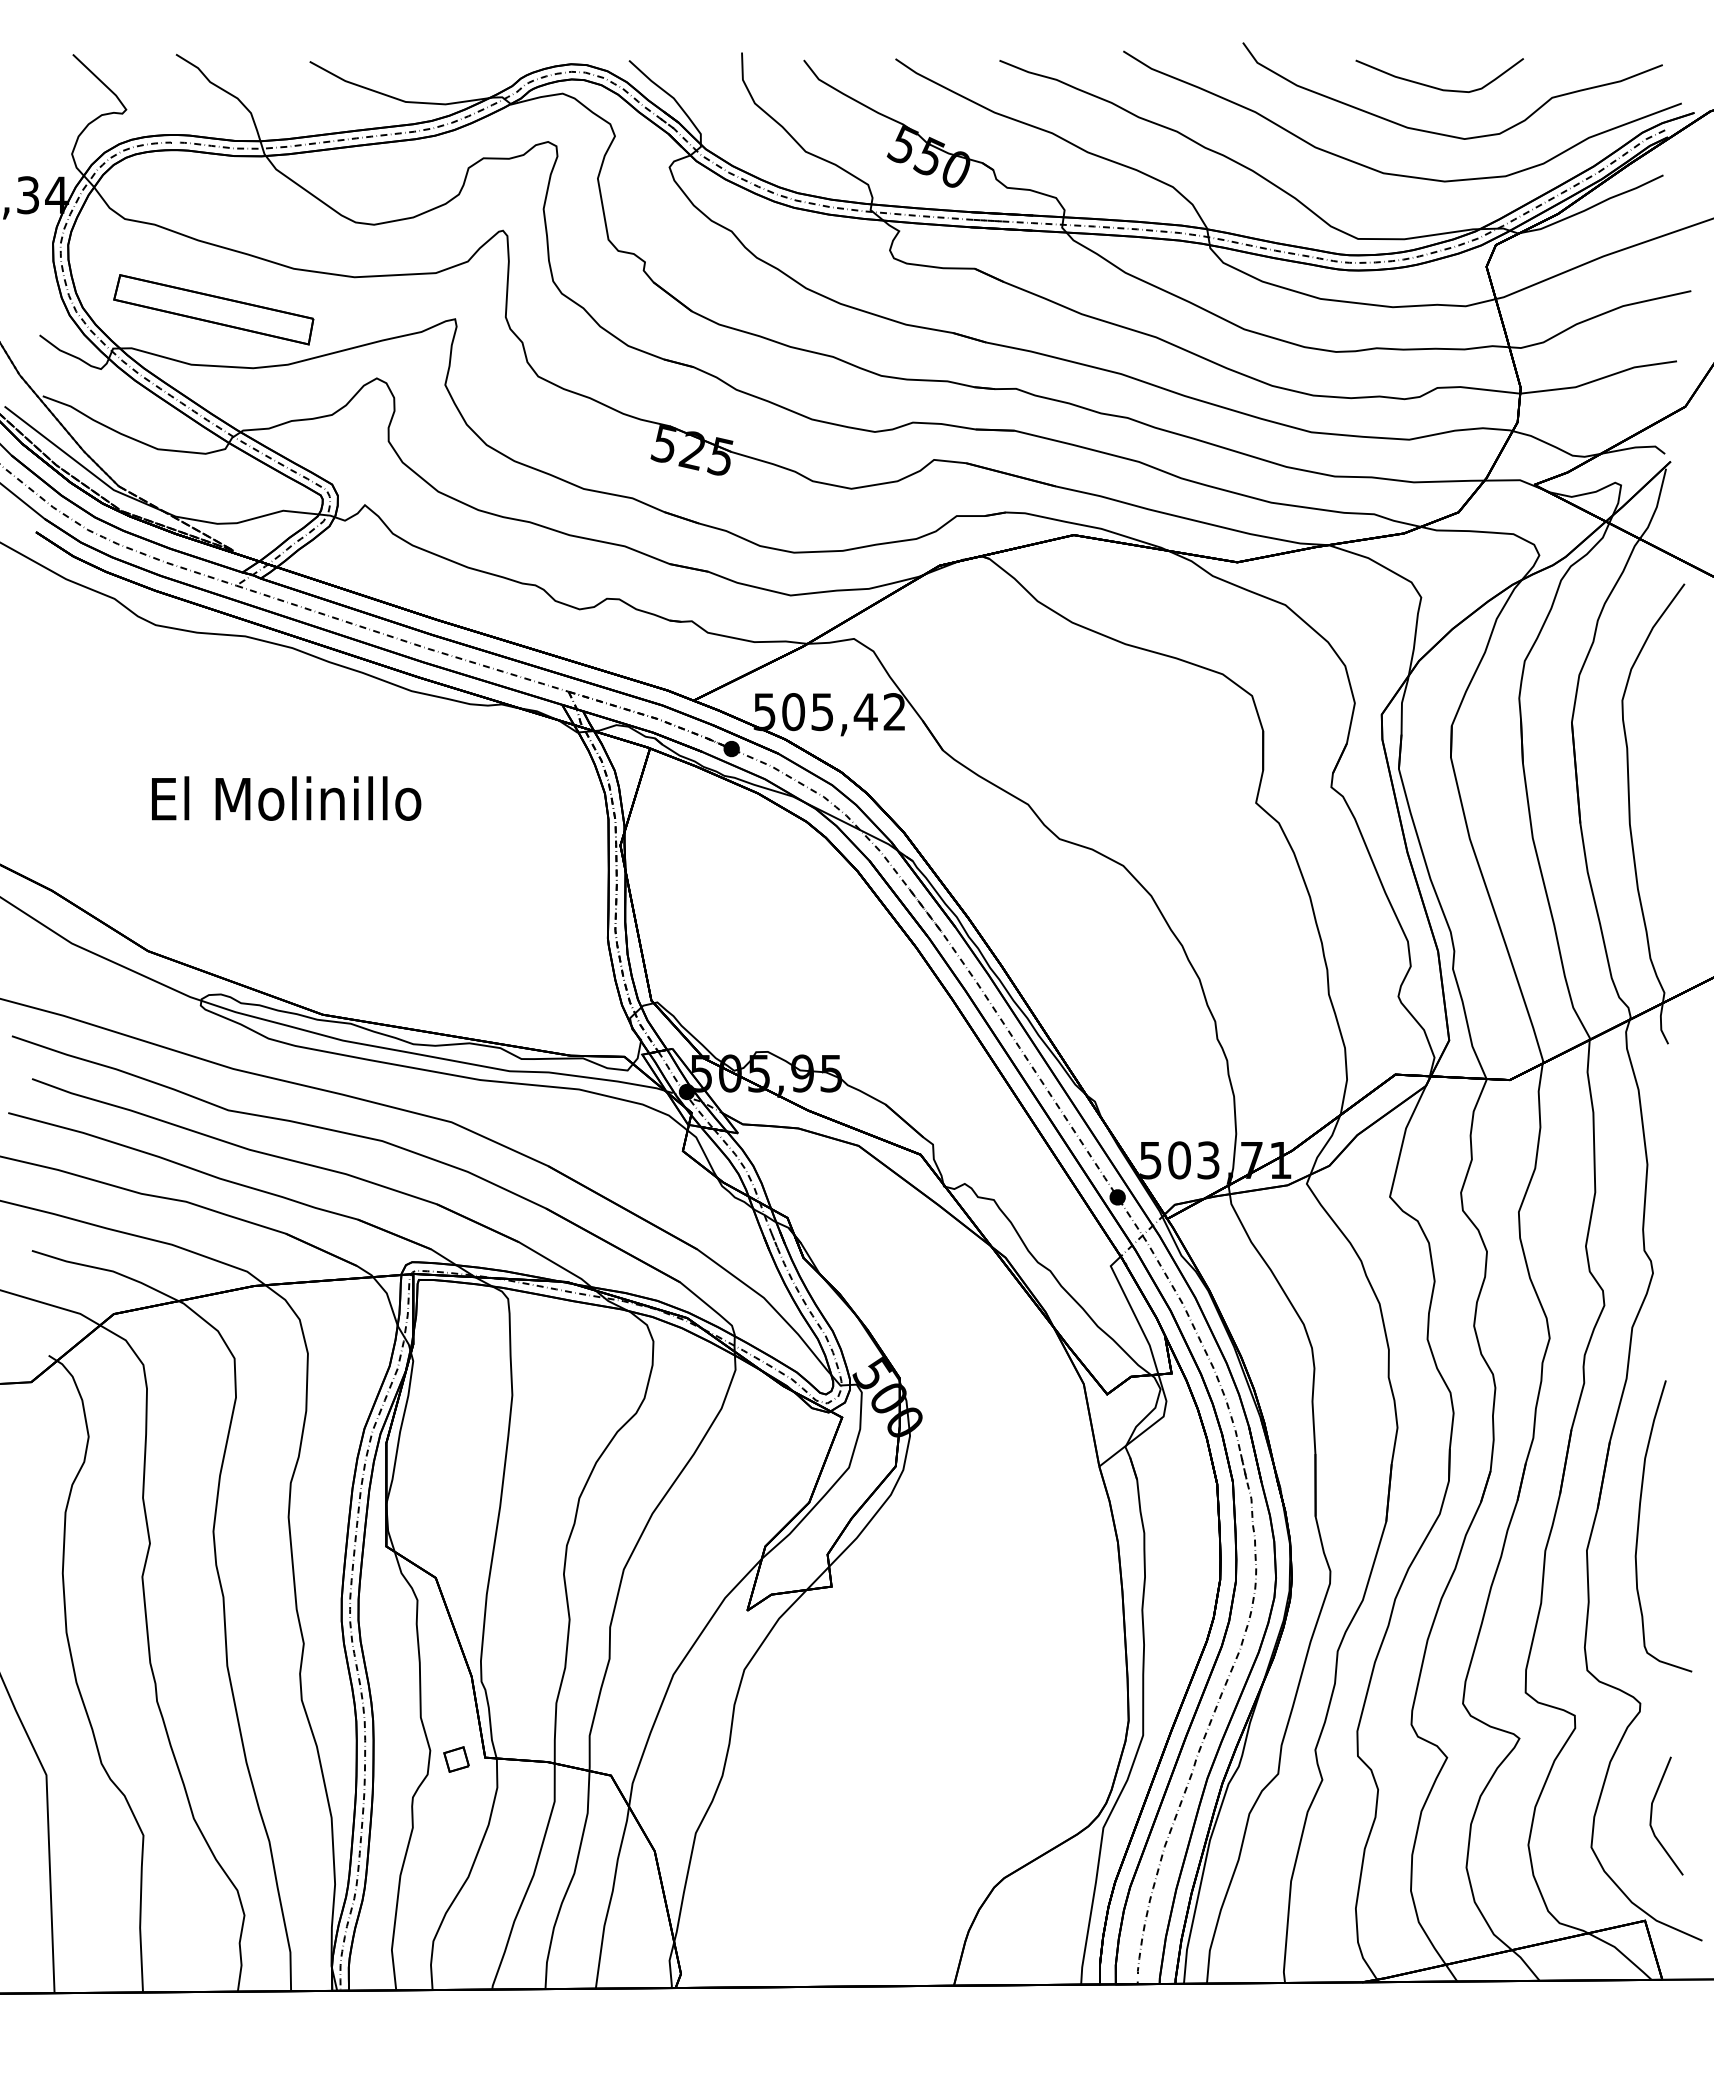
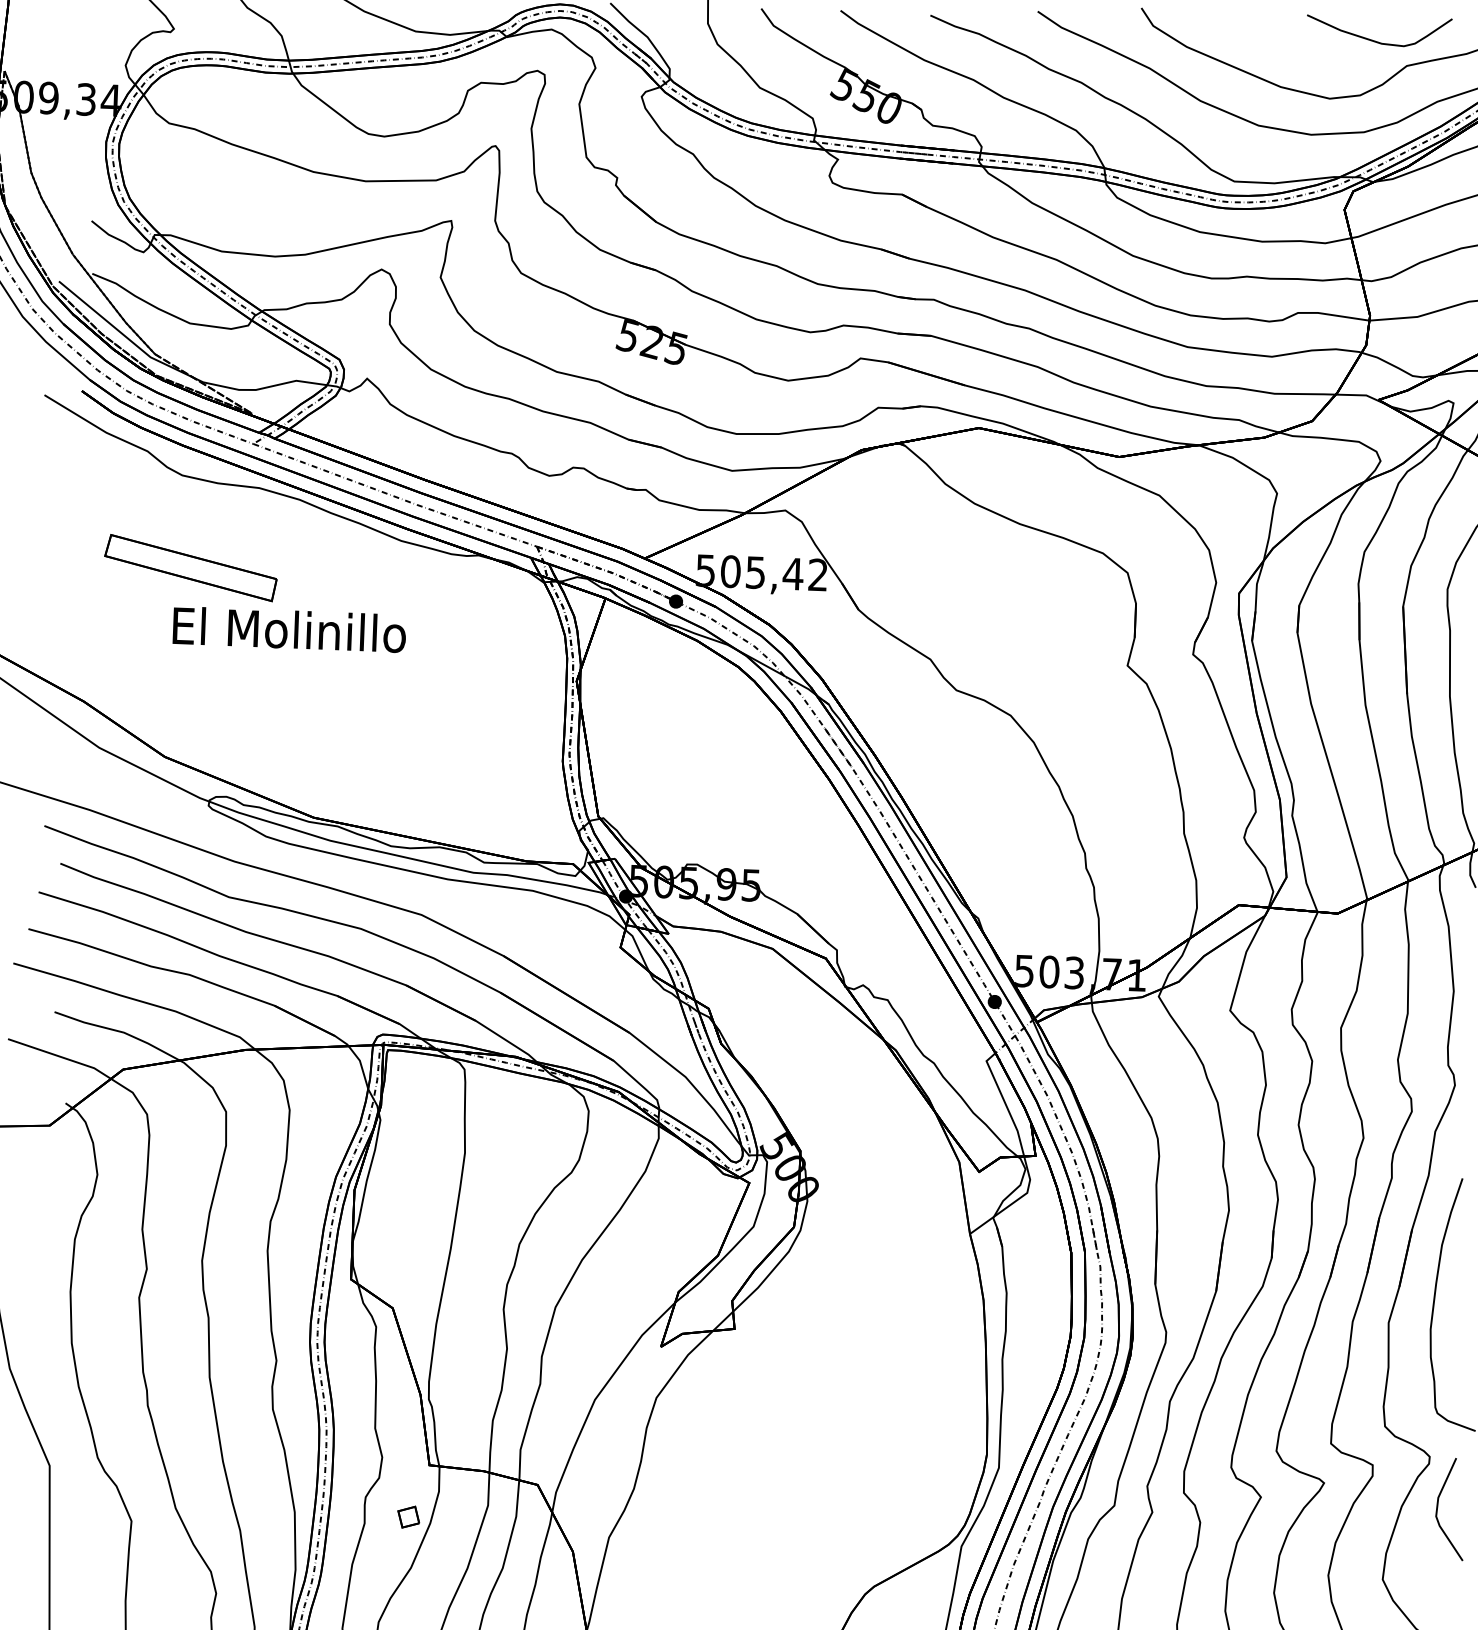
curve: (1434, 86) -> (1374, 40), moved
part: (213, 309) -> (190, 567), moved
part: (456, 1759) -> (408, 1517), moved
line: (1652, 1814) -> (1438, 1507), moved

